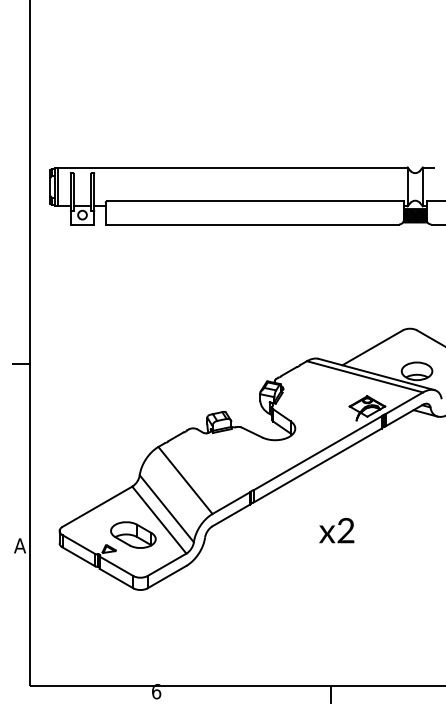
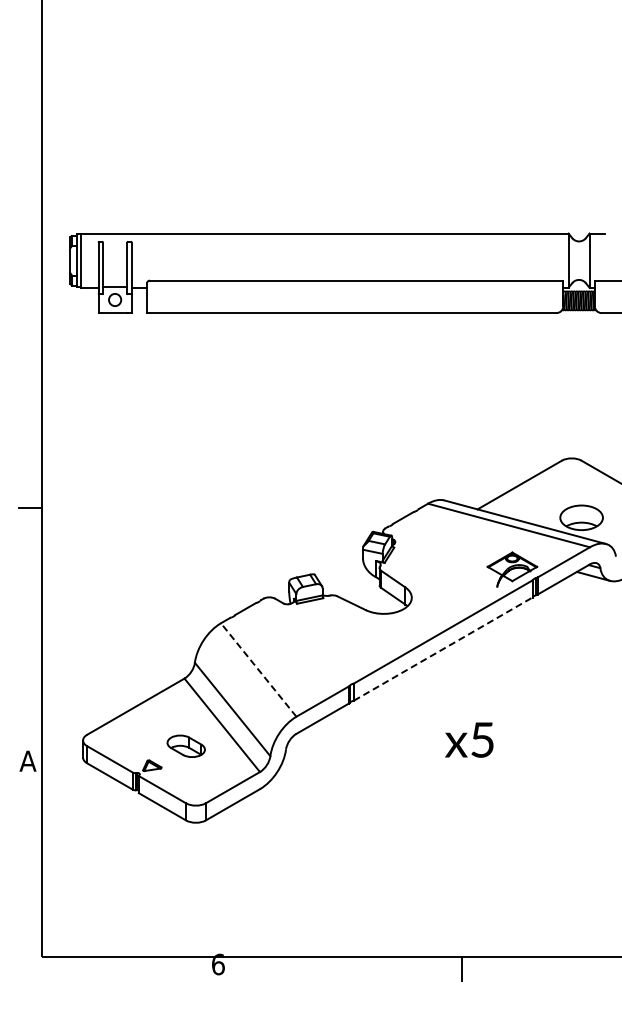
line: (318, 465) -> (443, 648), solid -> dashed
line: (185, 480) -> (258, 669), solid -> dashed
text: (345, 530) -> (482, 739), x2 -> x5
part: (133, 535) -> (186, 746), size x0.6

